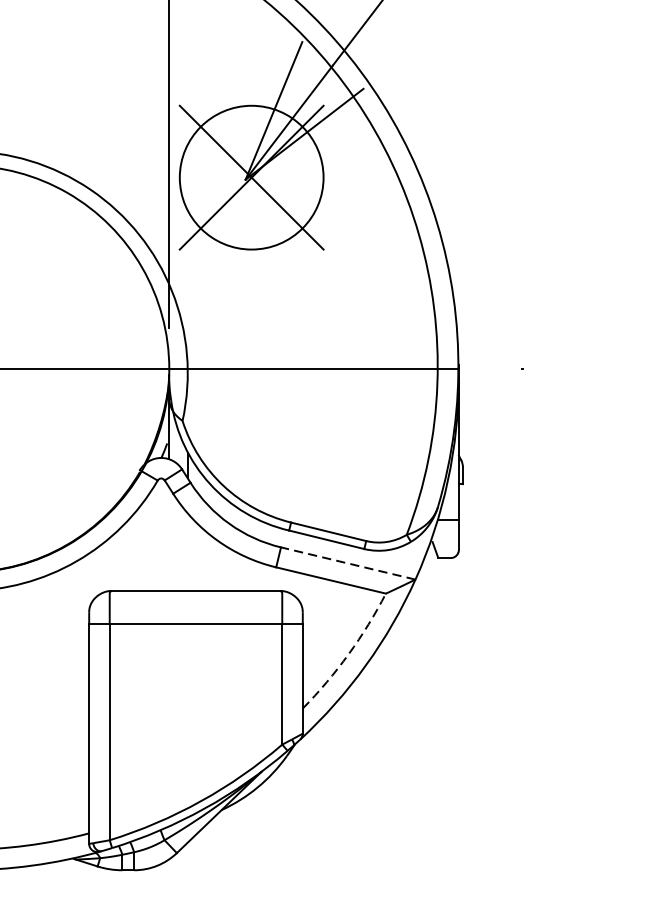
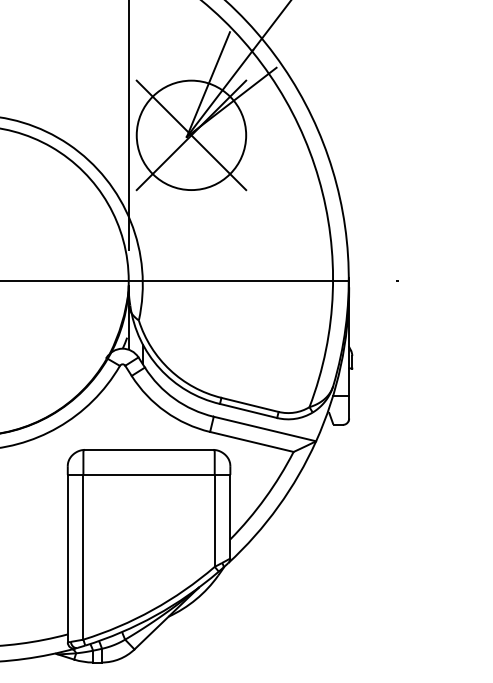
line: (347, 564) -> (264, 429), dashed -> solid
arc: (348, 654) -> (265, 498), dashed -> solid

